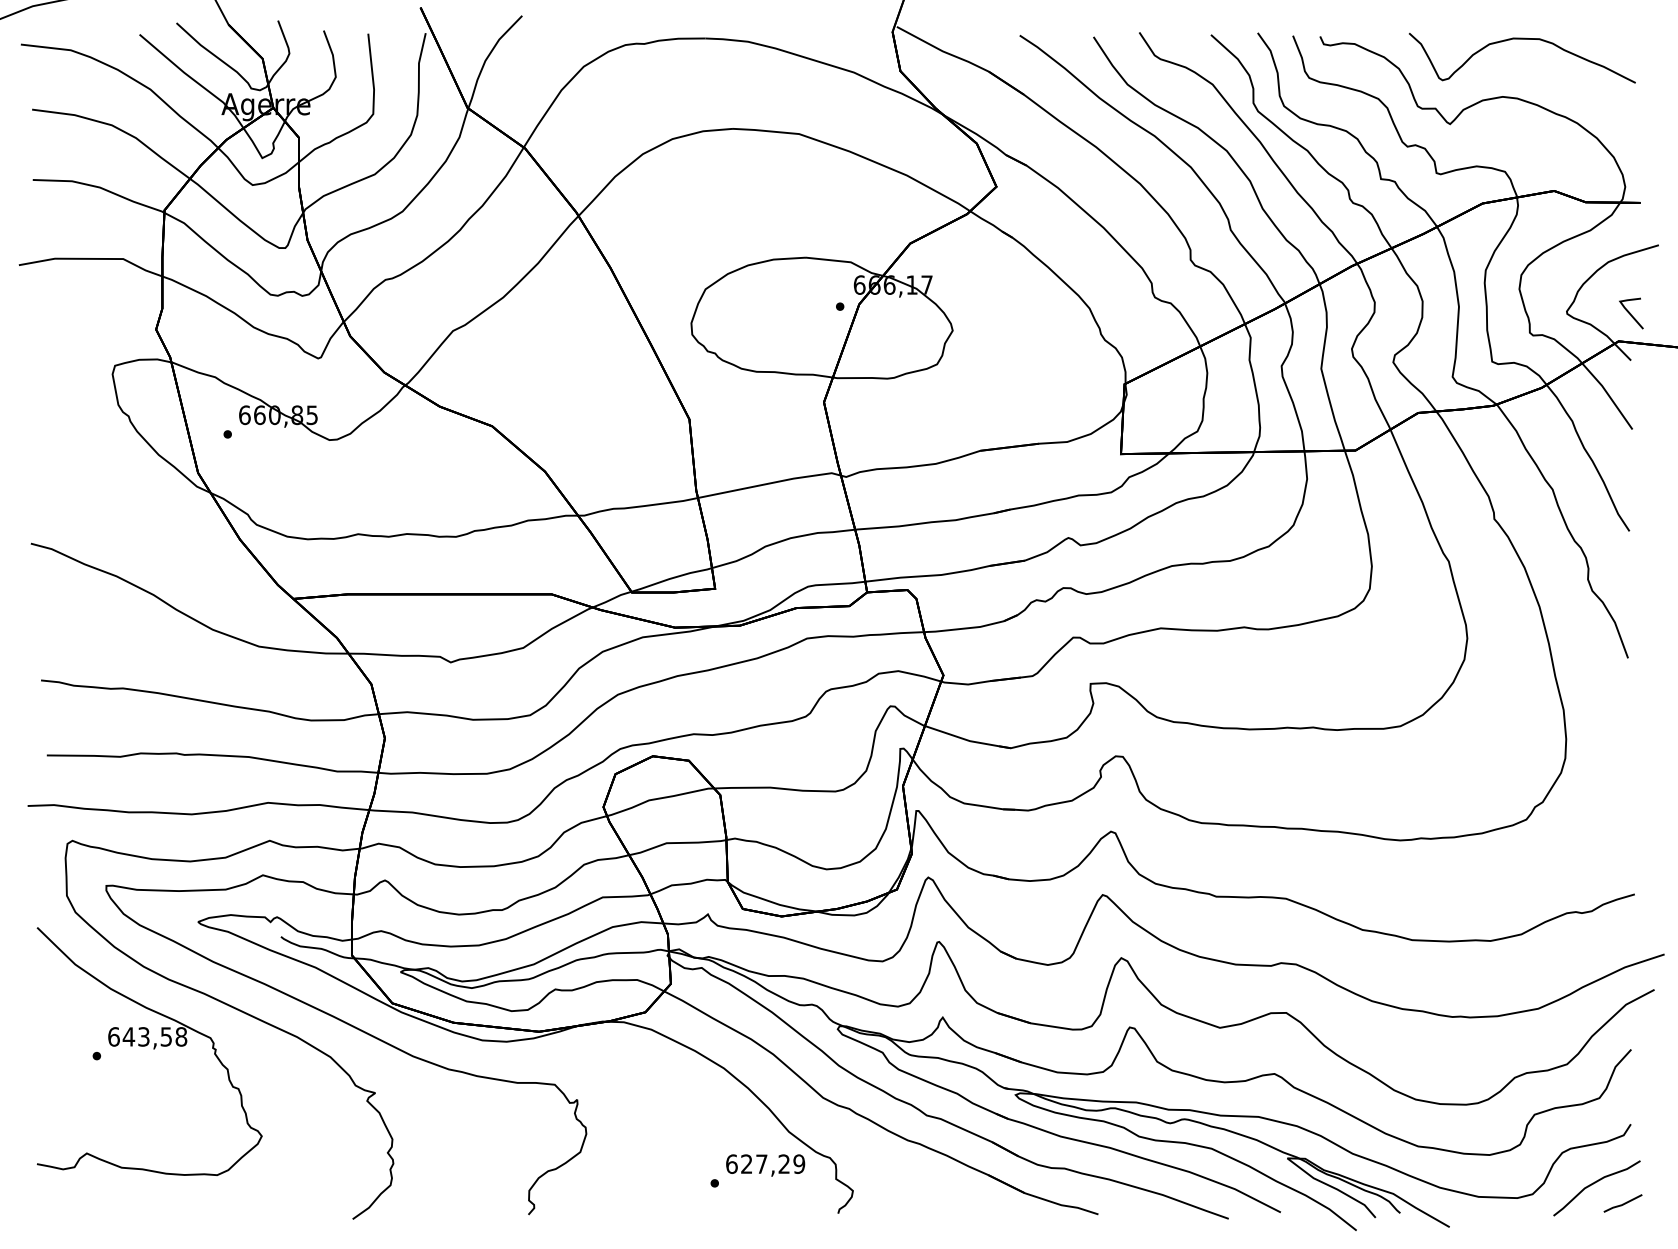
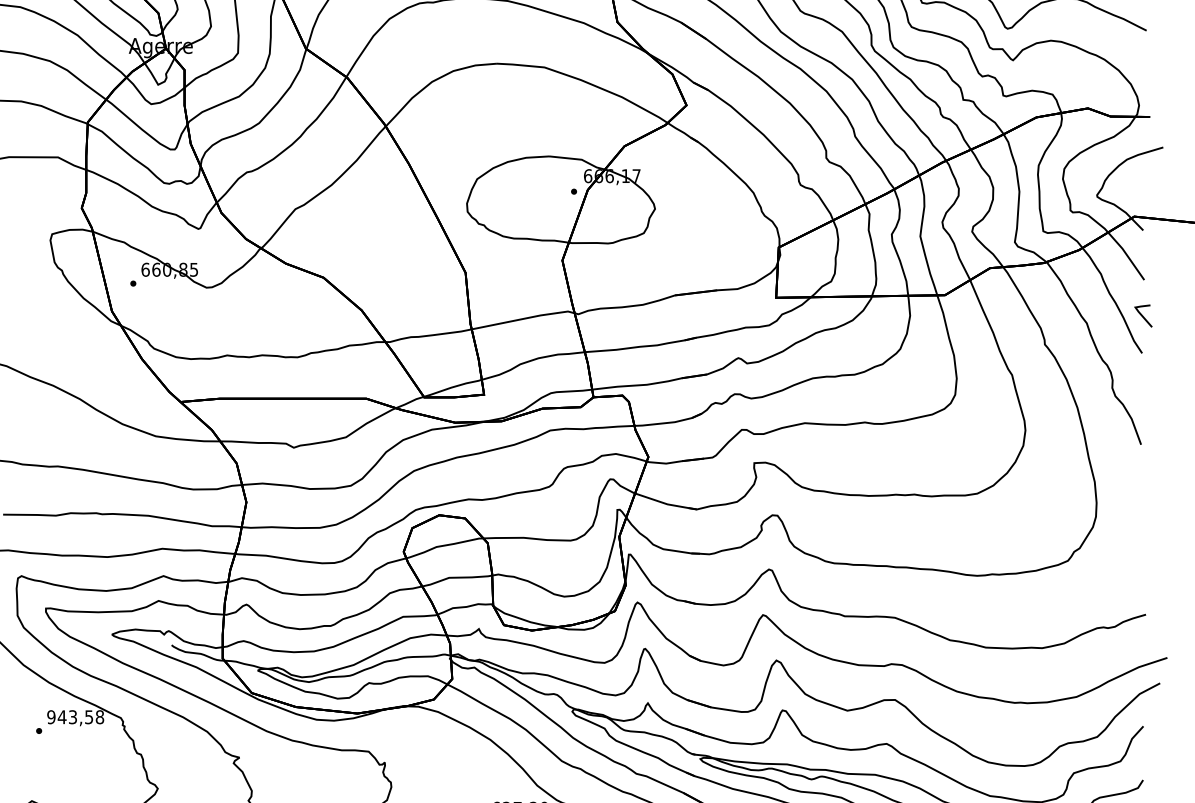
line: (1630, 313) -> (1142, 316), moved
text: (113, 1036) -> (51, 716), 643,58 -> 943,58

